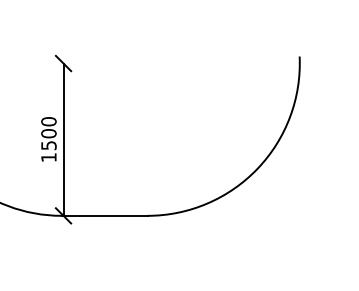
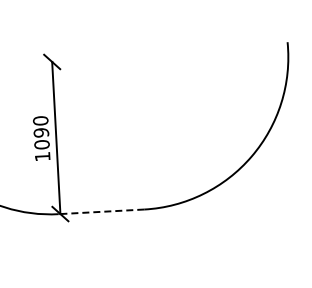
text: (48, 139) -> (41, 138), 1500 -> 1090
line: (104, 215) -> (101, 211), solid -> dashed

